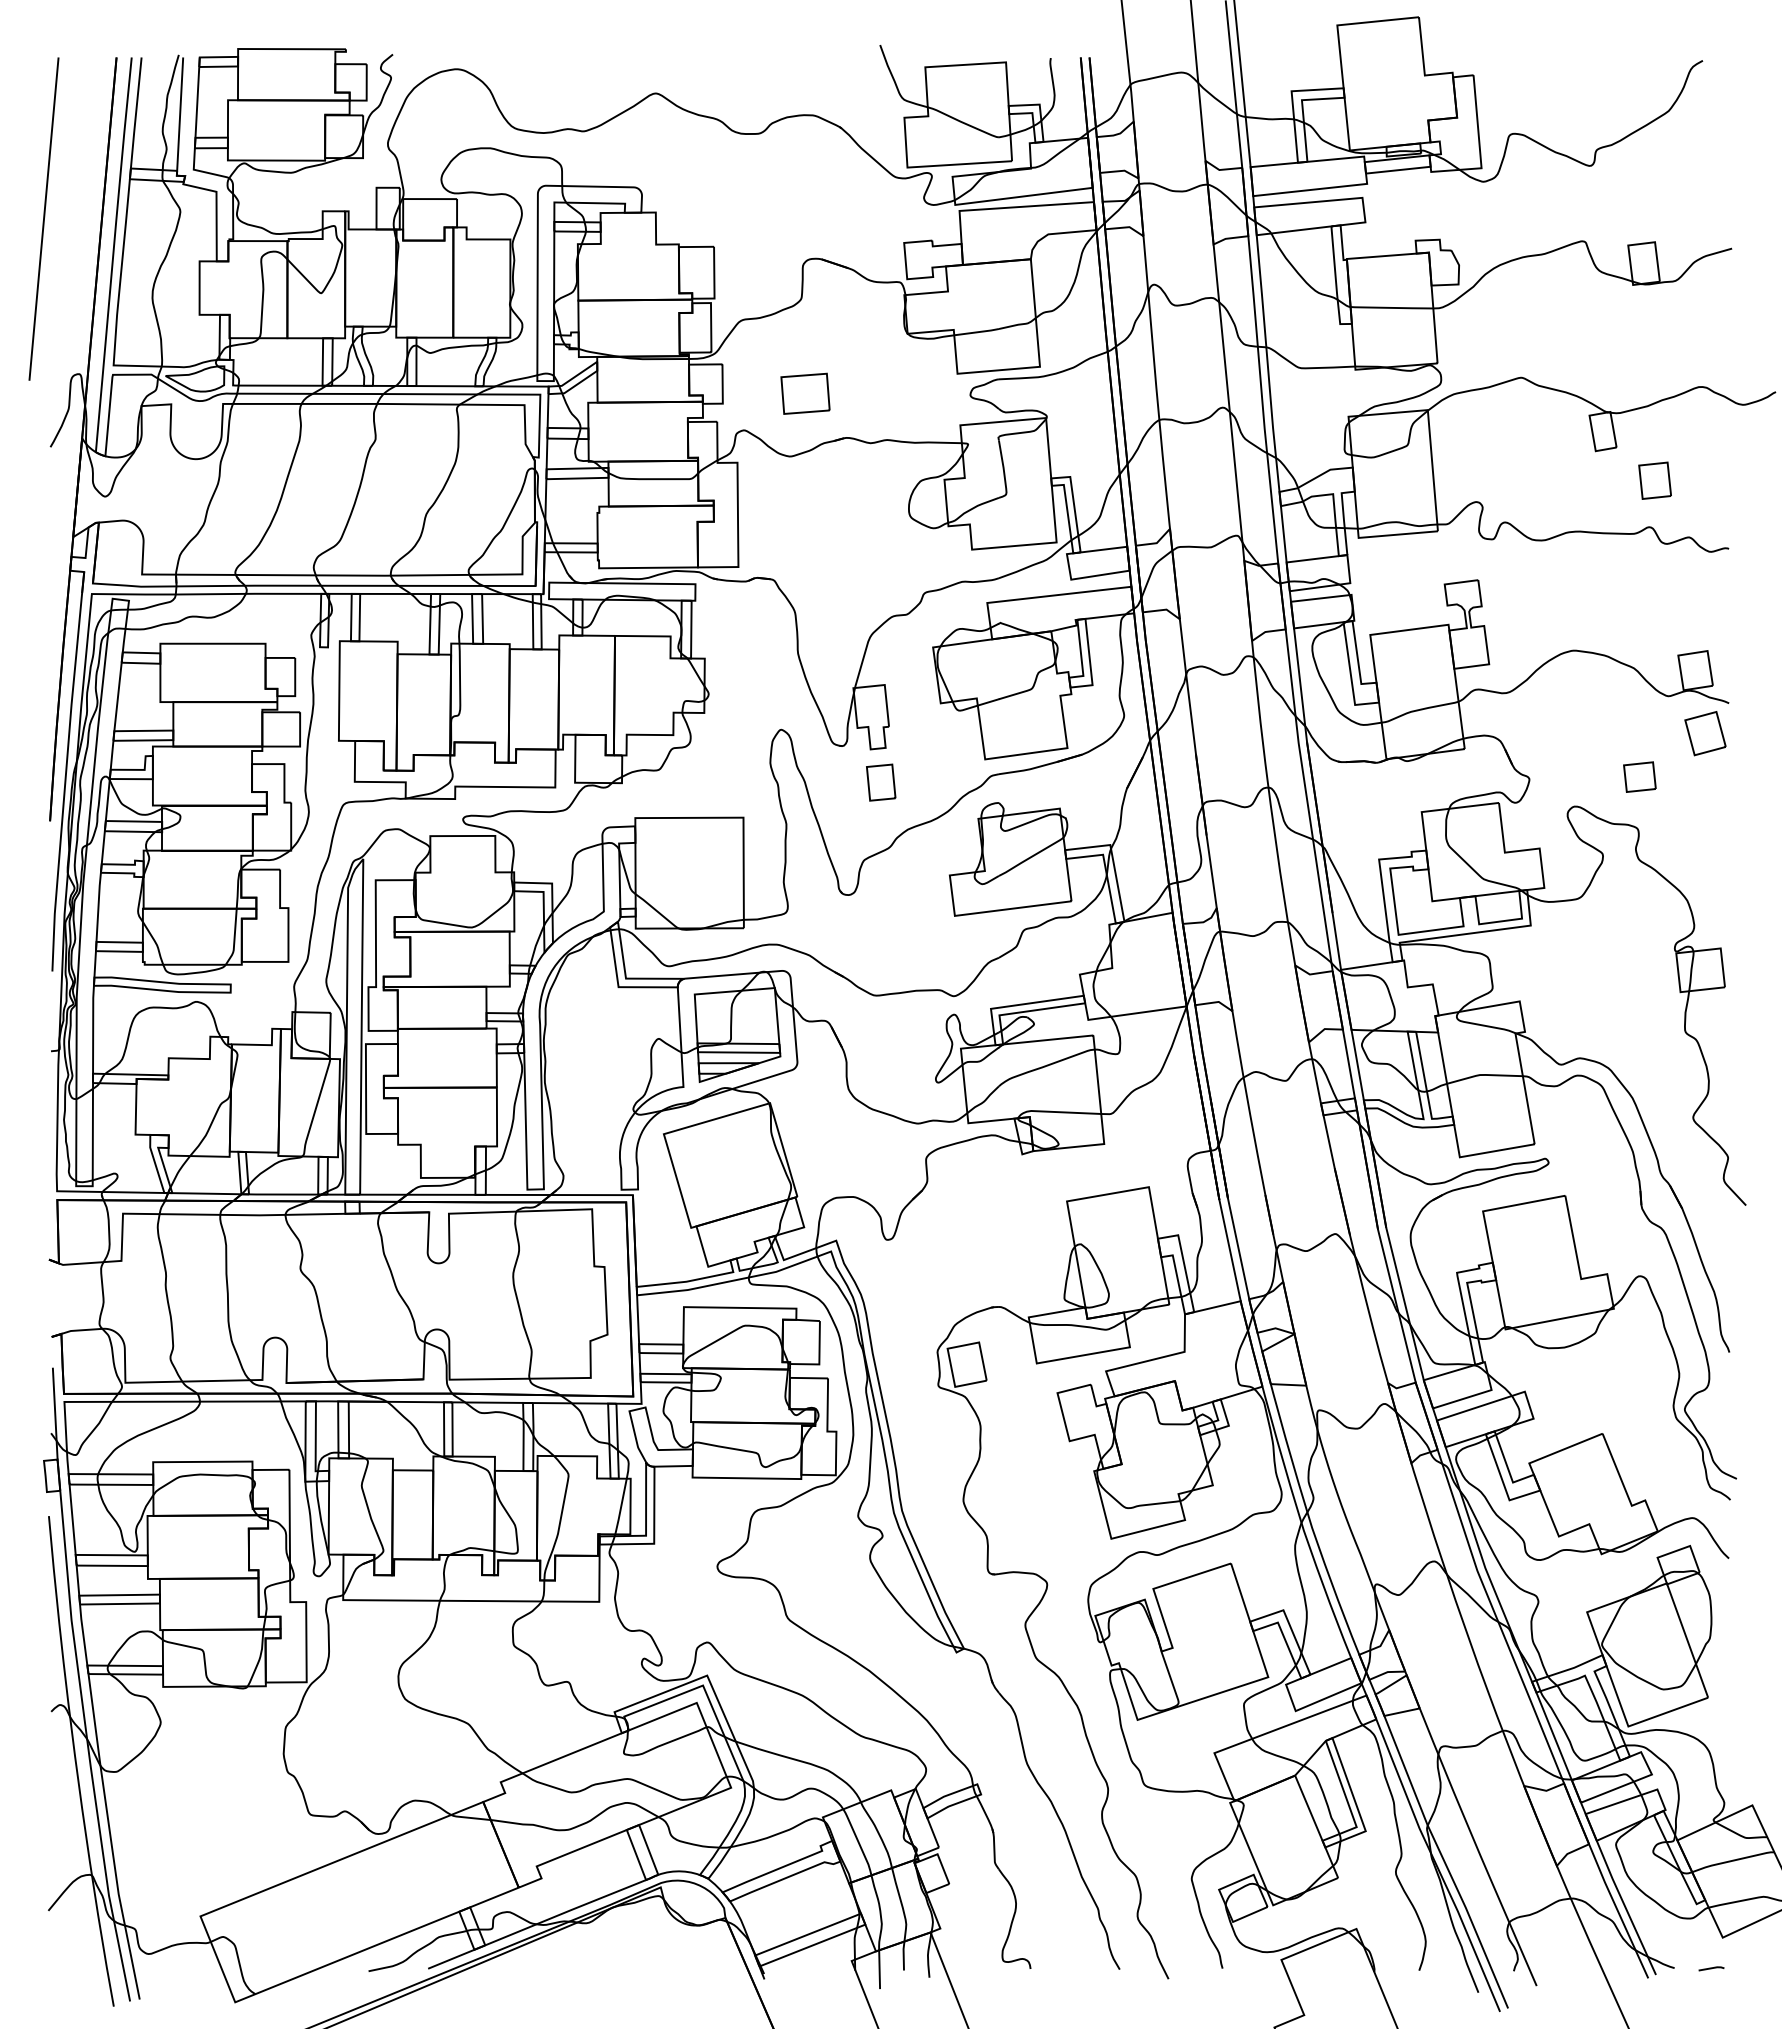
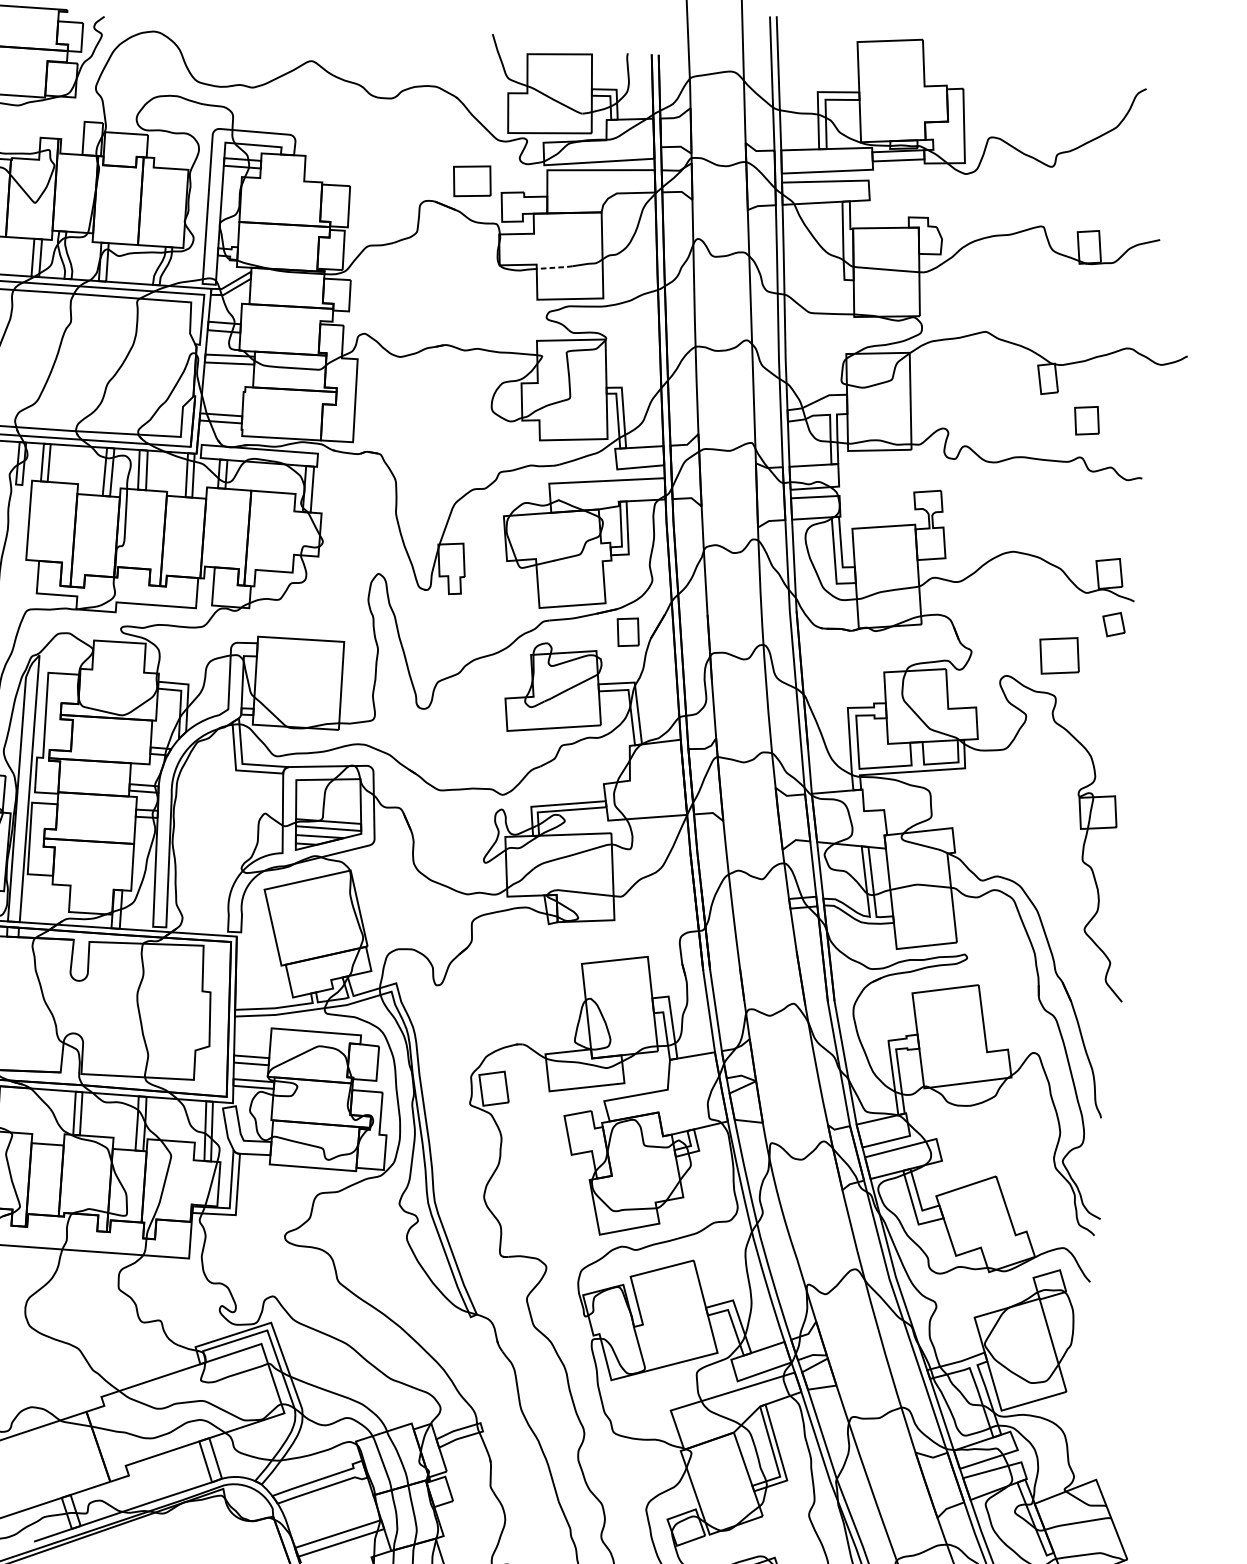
line: (976, 332) -> (554, 267), solid -> dashed
part: (805, 393) -> (472, 181), moved
part: (1705, 733) -> (1114, 624), size x0.7
part: (1639, 776) -> (1059, 655), size x1.6
part: (881, 782) -> (628, 632), moved

